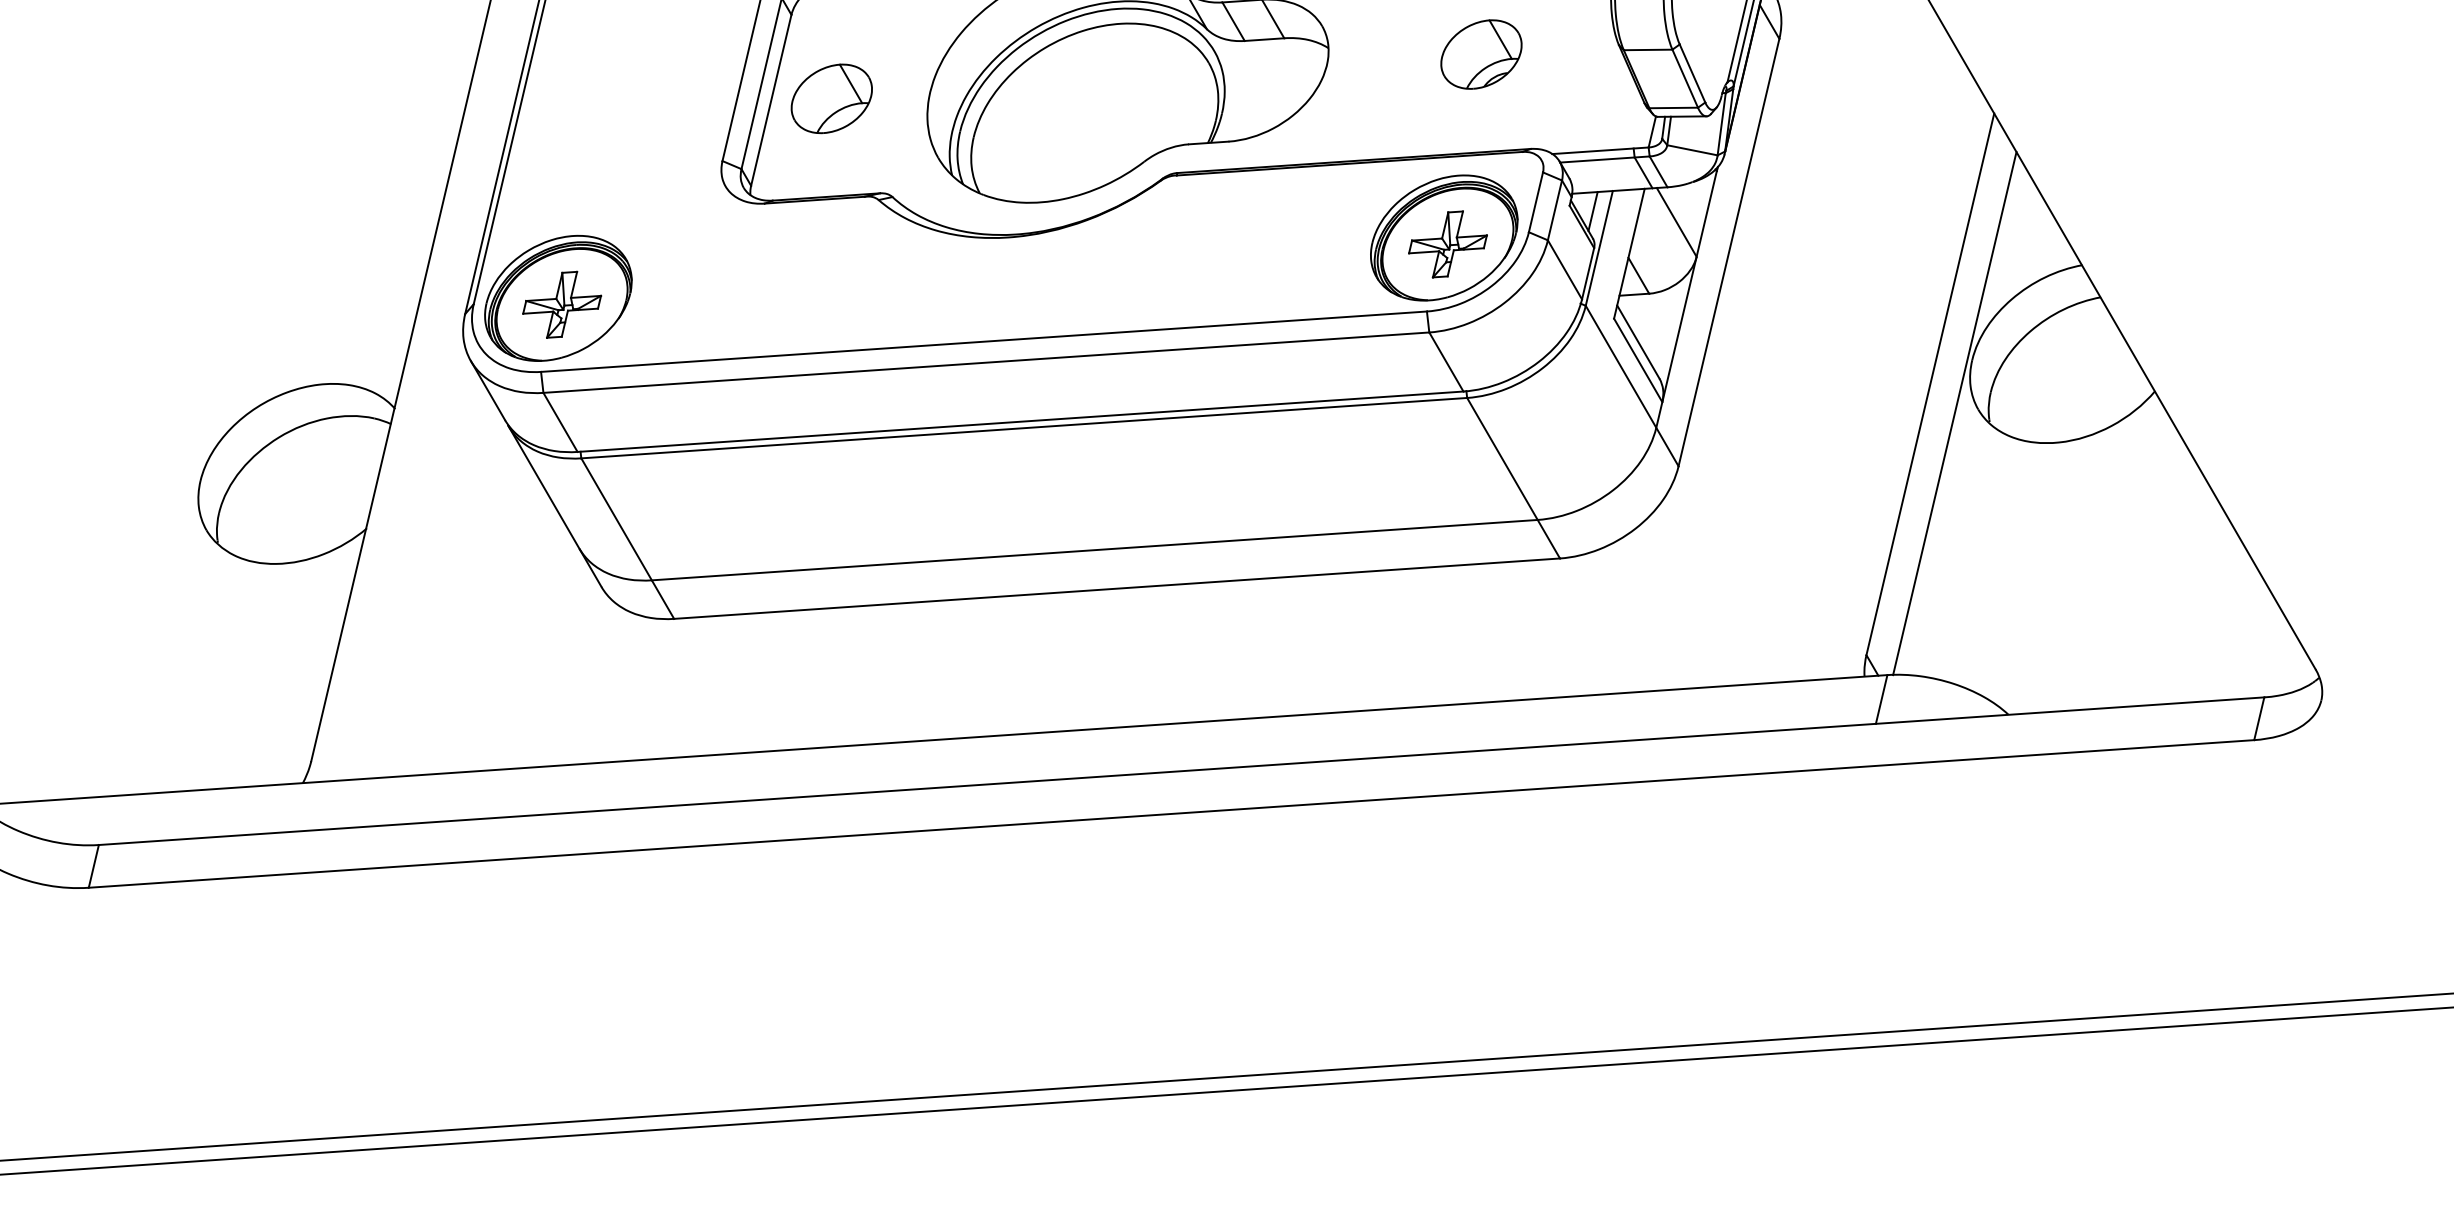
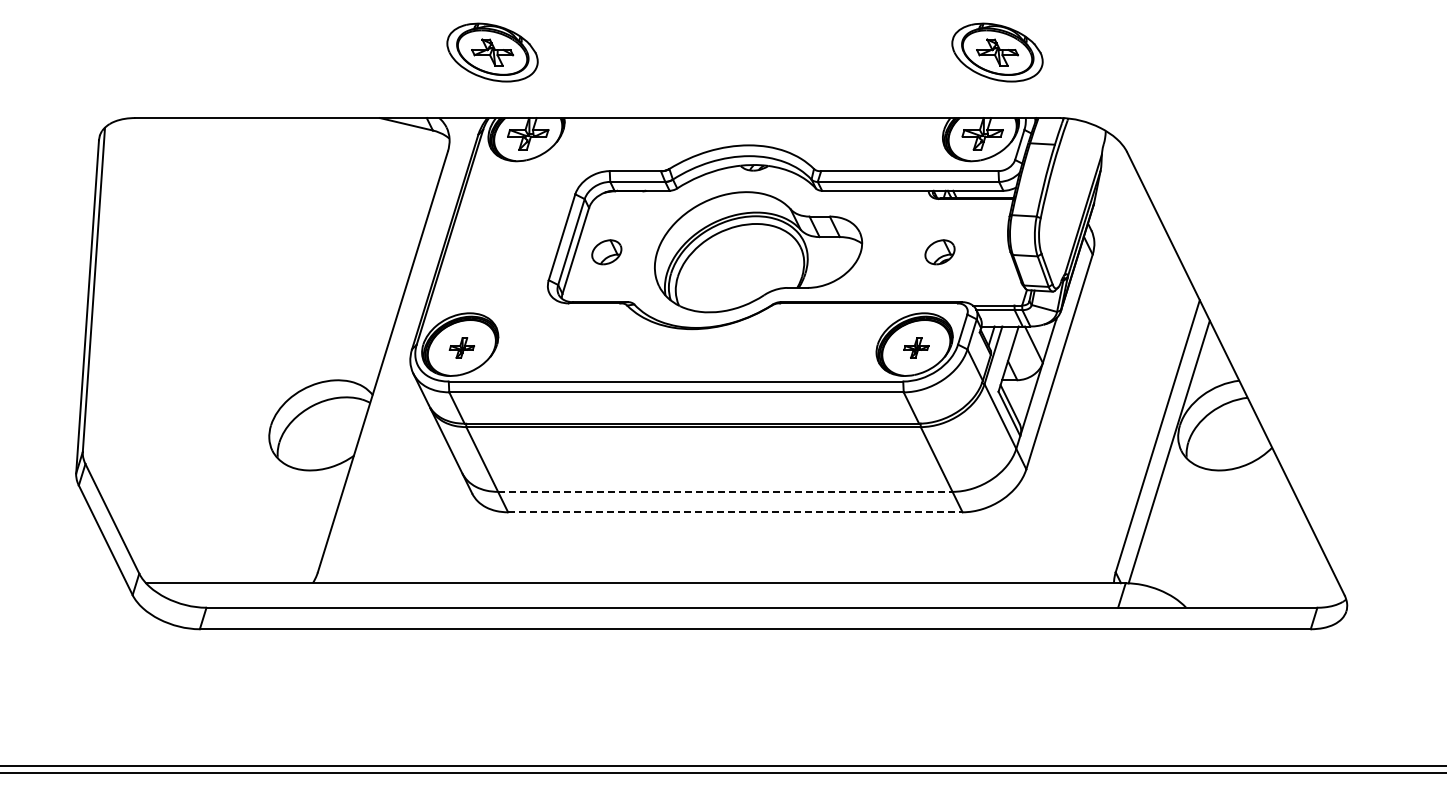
part: (1480, 55) -> (939, 252), size x0.7
part: (831, 99) -> (606, 252), size x0.7
part: (1448, 243) -> (916, 347), size x0.6
part: (561, 303) -> (461, 347), size x0.6
line: (1095, 549) -> (725, 491), solid -> dashed
line: (1117, 589) -> (735, 512), solid -> dashed

